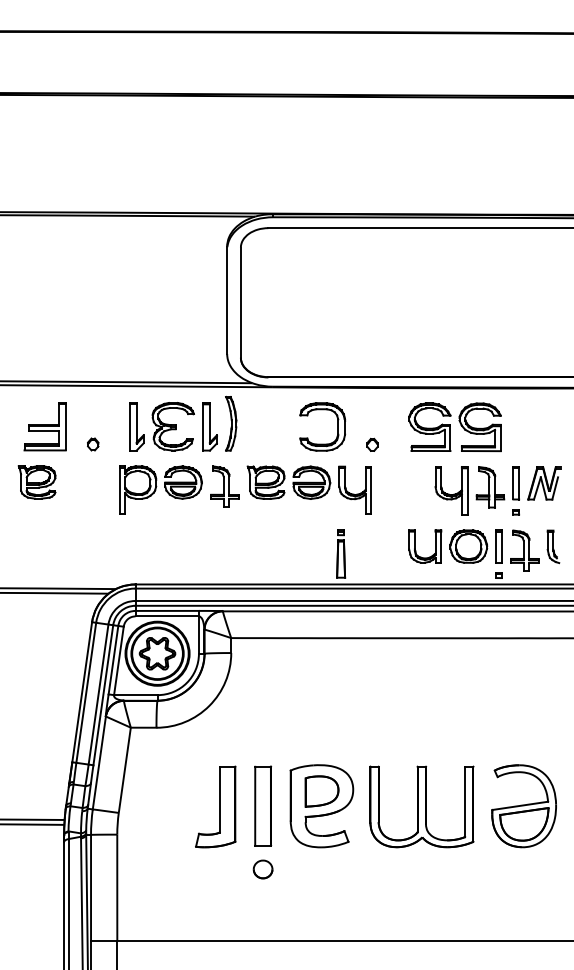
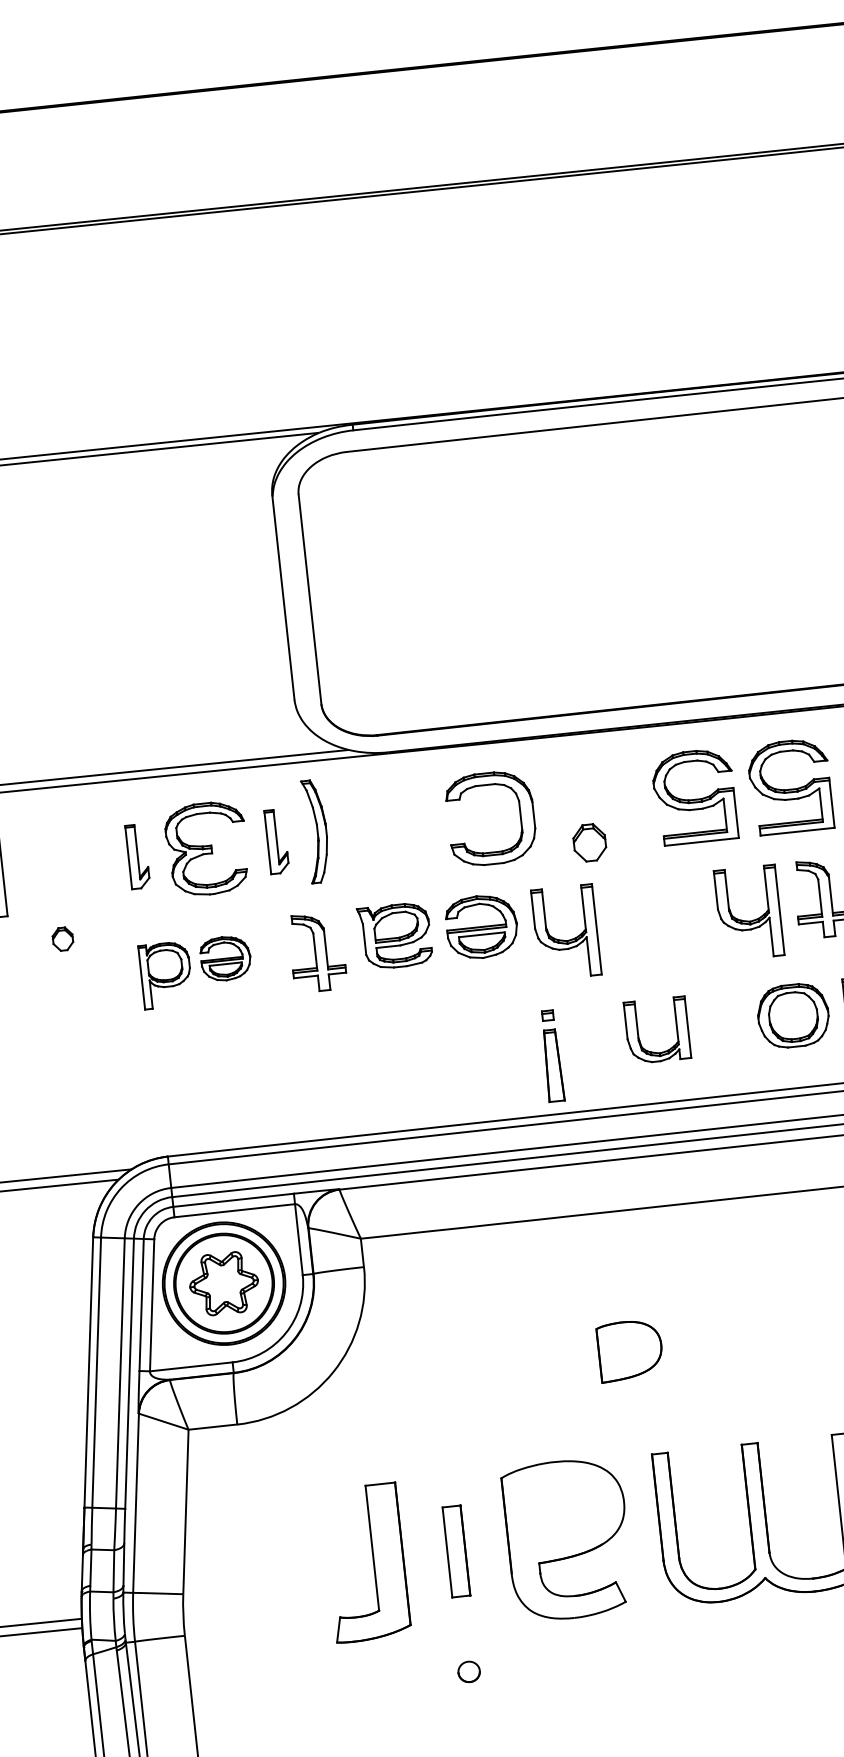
part: (136, 426) -> (137, 856), size x0.7
part: (209, 426) -> (275, 841), size x0.7
part: (93, 444) -> (63, 939), moved
part: (372, 444) -> (589, 841), size x1.6
part: (160, 489) -> (195, 970), size x0.7
part: (416, 550) -> (641, 1039), moved
part: (321, 791) -> (629, 1350), moved
part: (263, 805) -> (456, 1550), size x0.6
part: (262, 869) -> (468, 1672), size x0.6

